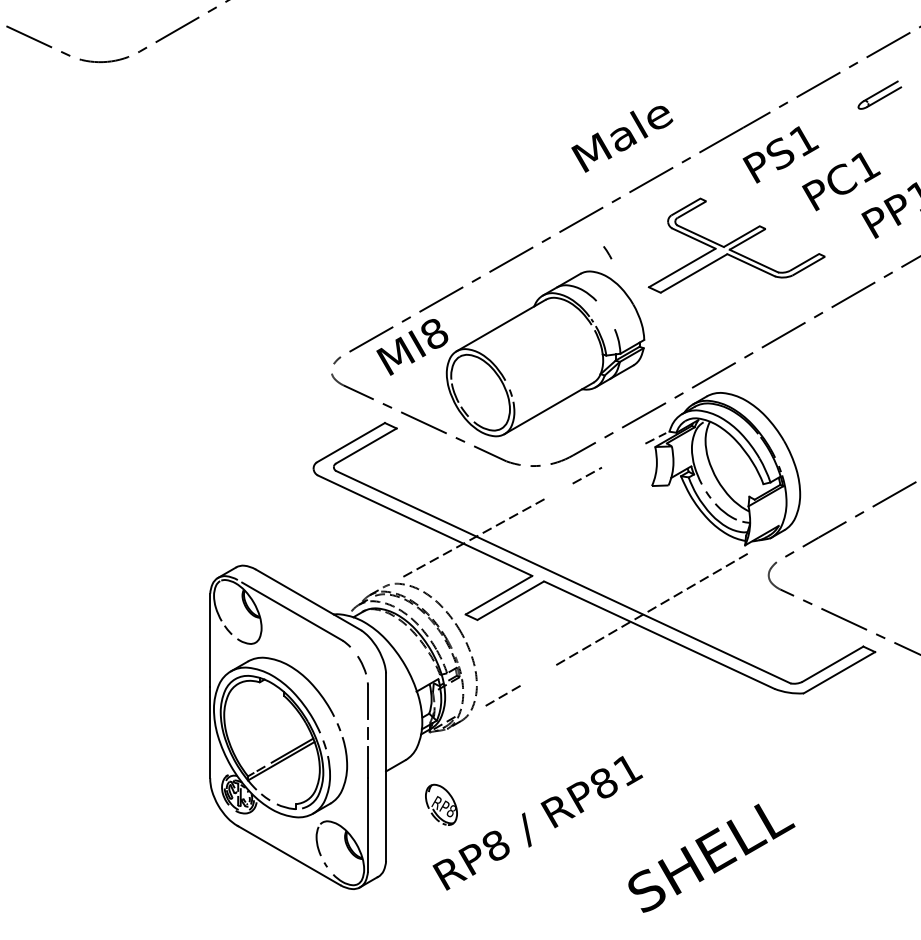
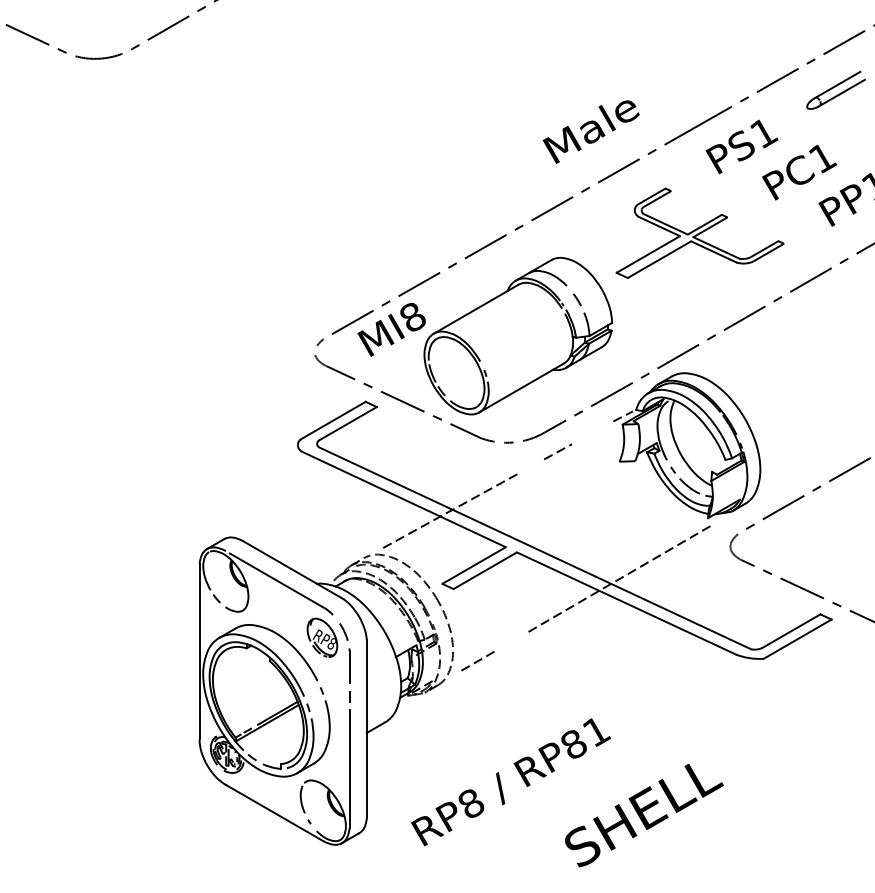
part: (879, 94) -> (835, 89), size x1.43
line: (607, 252) -> (577, 299), moved
part: (441, 804) -> (322, 637), moved
text: (711, 858) -> (644, 815), moved

